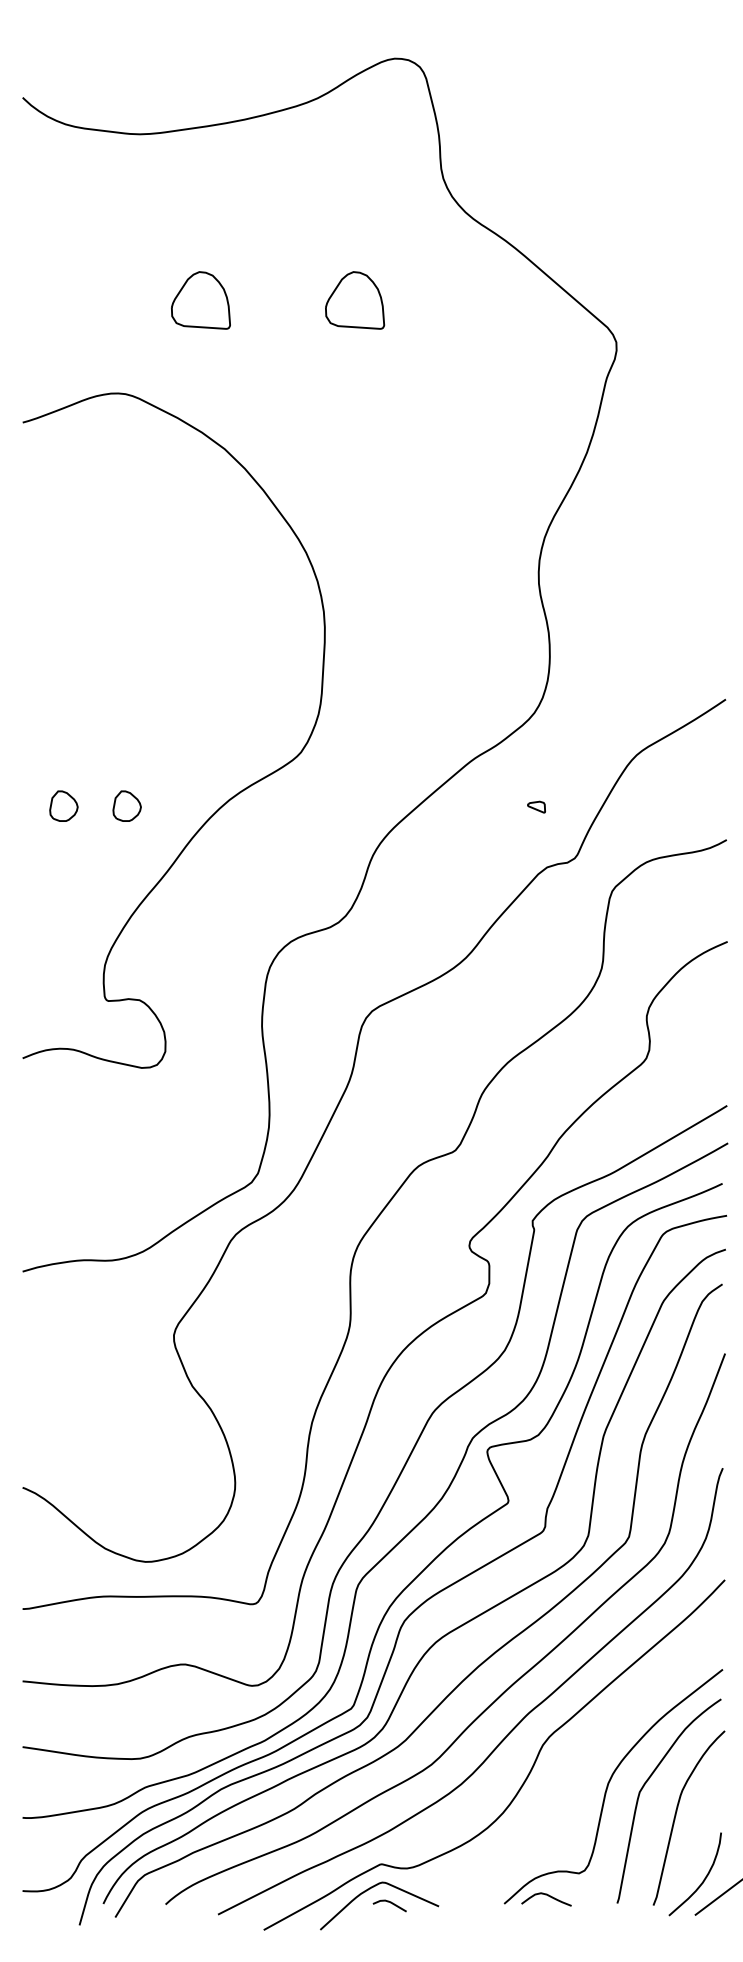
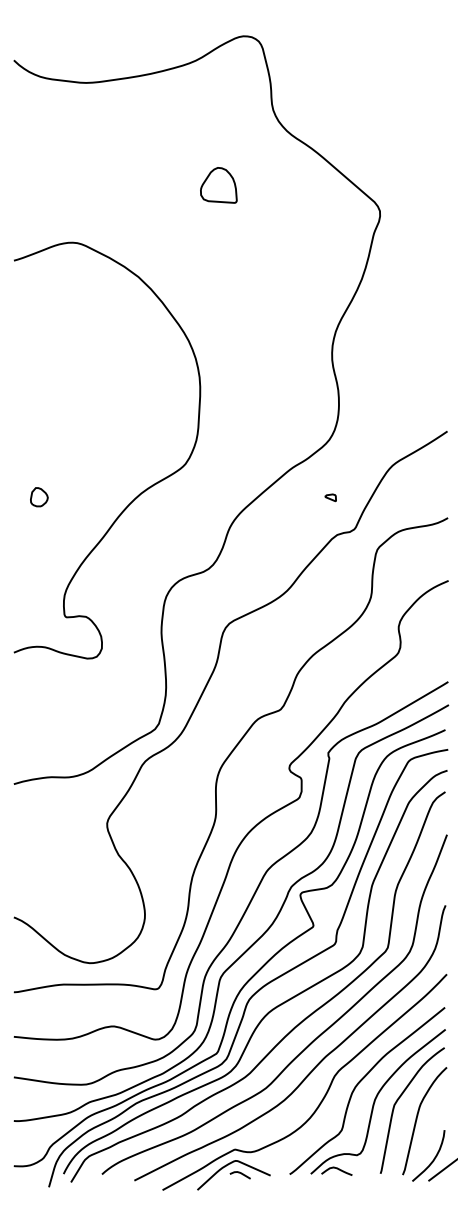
part: (200, 300) -> (123, 185), removed
part: (127, 806) -> (78, 497), removed
curve: (584, 1755) -> (360, 1082), added

